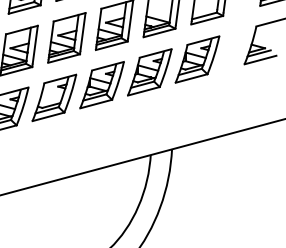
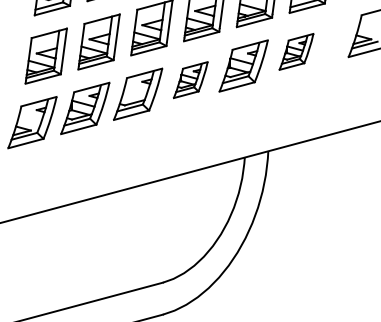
part: (197, 59) -> (296, 51), size x0.7
part: (101, 84) -> (190, 79), size x0.7

